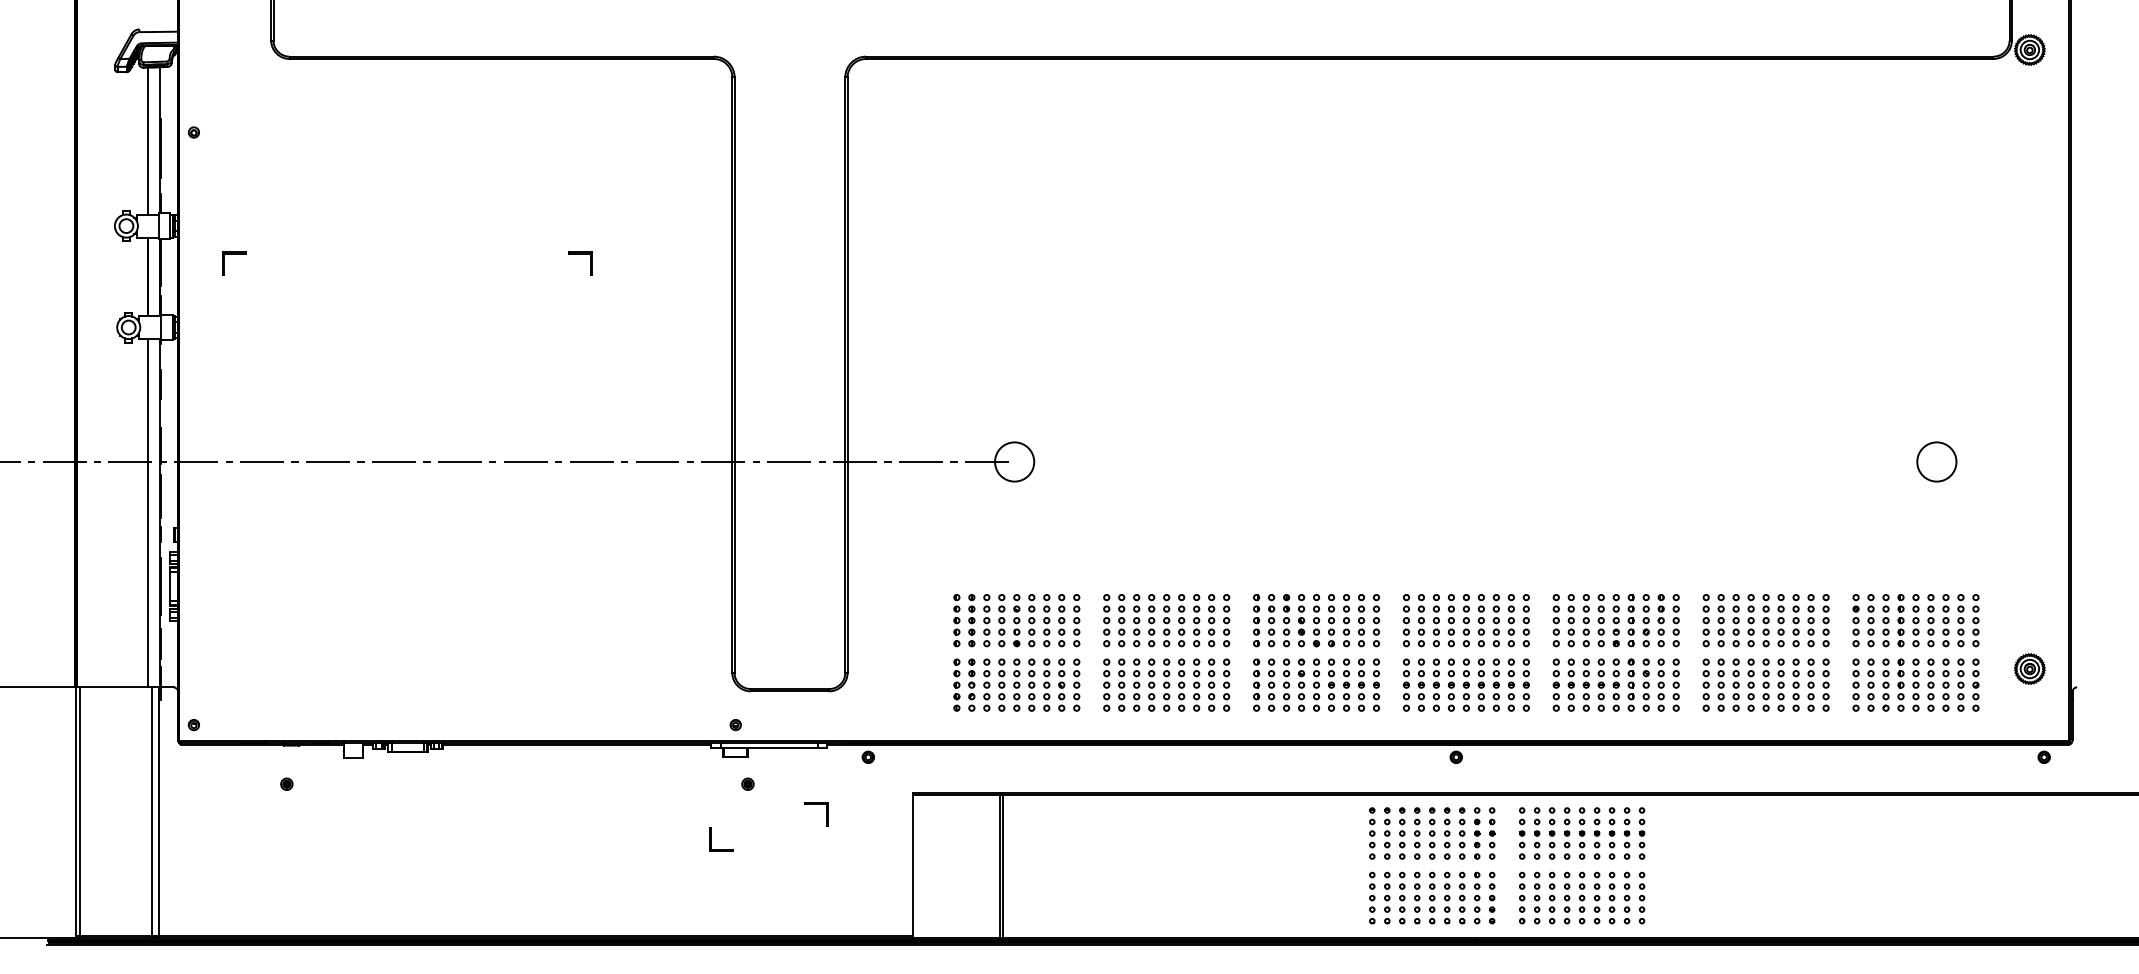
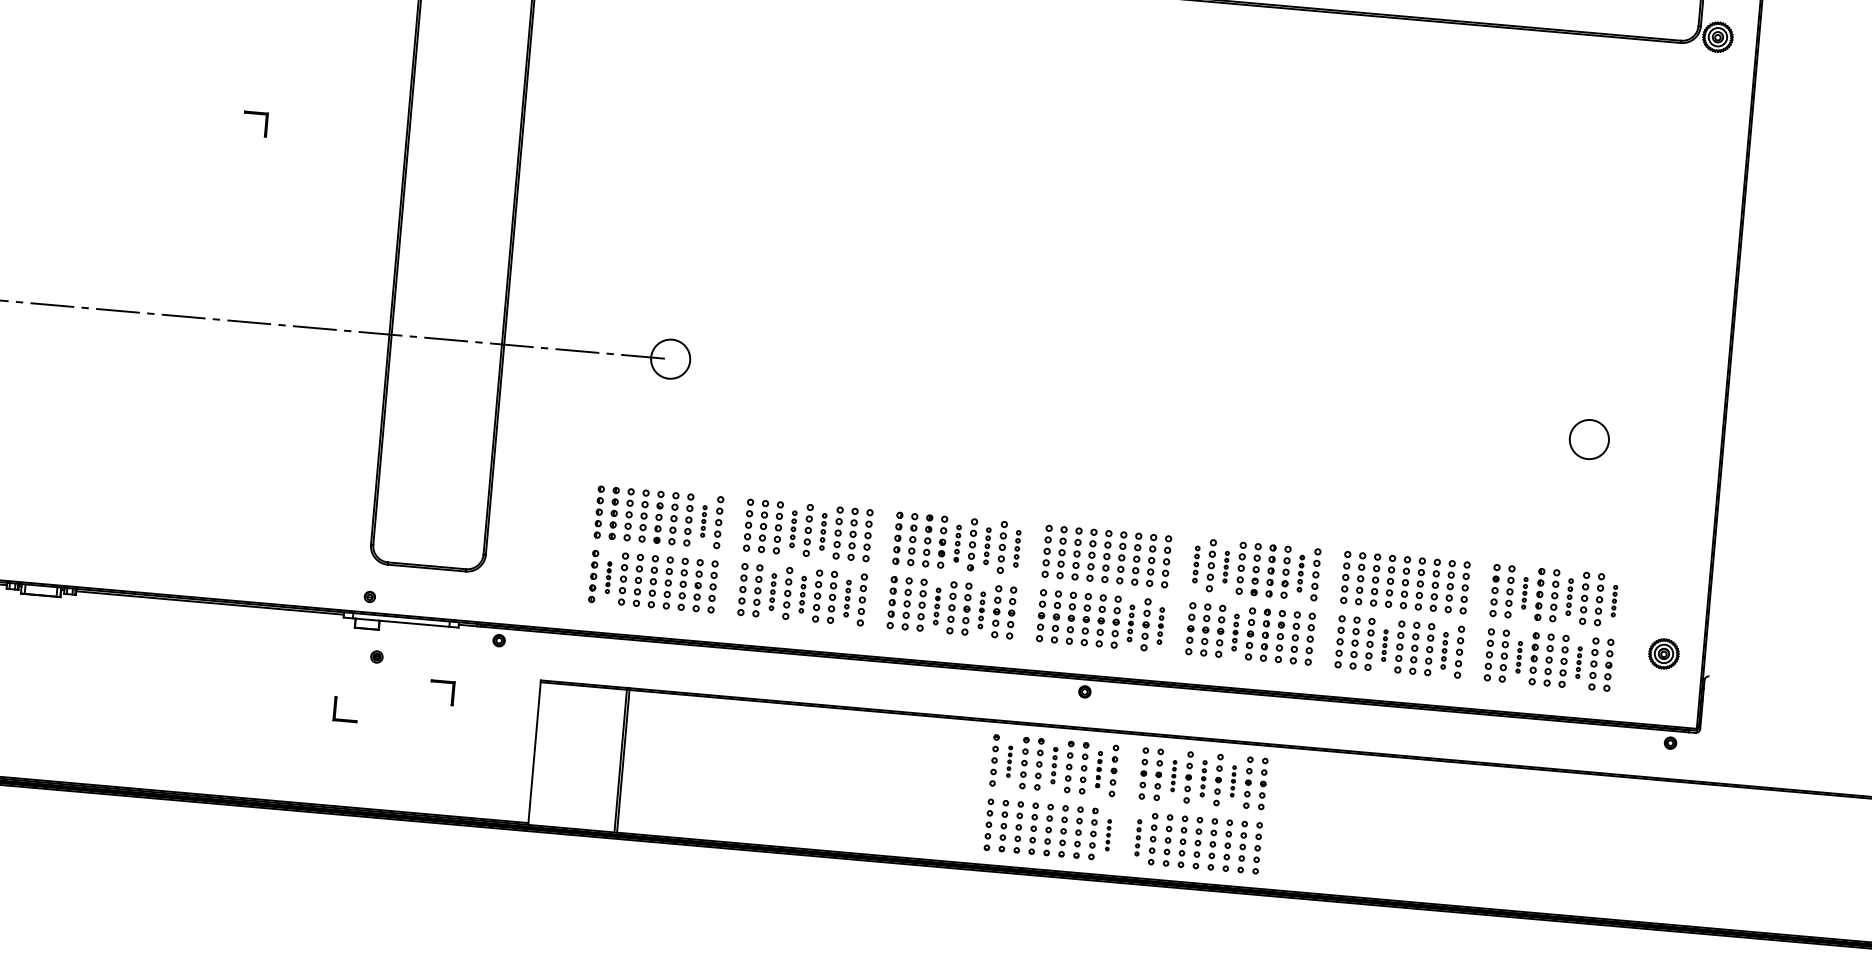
part: (1061, 620) -> (703, 521), size x0.6
part: (1151, 620) -> (793, 529), size x0.7
part: (1181, 620) -> (823, 531), size x0.7
part: (1316, 620) -> (957, 543), size x0.7
part: (1346, 620) -> (987, 546), size x0.7
part: (1376, 620) -> (1017, 548), size x0.7
part: (1555, 620) -> (1195, 564), size x0.7
part: (1585, 620) -> (1225, 566), size x0.6
part: (1660, 620) -> (1300, 573), size x0.7
part: (1885, 620) -> (1524, 593), size x0.6
part: (1930, 620) -> (1569, 596), size x0.7
part: (1975, 620) -> (1614, 600), size x0.6
part: (971, 684) -> (608, 577), size x0.6
part: (1136, 684) -> (772, 591), size x0.7
part: (1166, 684) -> (802, 594), size x0.7
part: (1211, 684) -> (847, 598), size x0.7
part: (1301, 684) -> (937, 605), size x0.7
part: (1346, 684) -> (981, 609), size x0.7
part: (1495, 684) -> (1130, 622), size x0.7
part: (1525, 684) -> (1160, 625), size x0.7
part: (1600, 684) -> (1234, 631), size x0.7
part: (1750, 684) -> (1384, 644), size x0.6
part: (1810, 684) -> (1444, 650), size x0.7
part: (1885, 684) -> (1518, 656), size x0.6
part: (1945, 684) -> (1578, 661), size x0.6
part: (1387, 833) -> (1009, 761), size x0.6
part: (1432, 833) -> (1054, 765), size x0.7
part: (1477, 833) -> (1099, 769), size x0.7
part: (1552, 833) -> (1174, 776), size x0.6
part: (1582, 833) -> (1203, 778), size x0.7
part: (1611, 833) -> (1232, 781), size x0.6
part: (1492, 897) -> (1108, 834), size x0.6
part: (1522, 897) -> (1138, 837), size x0.7

